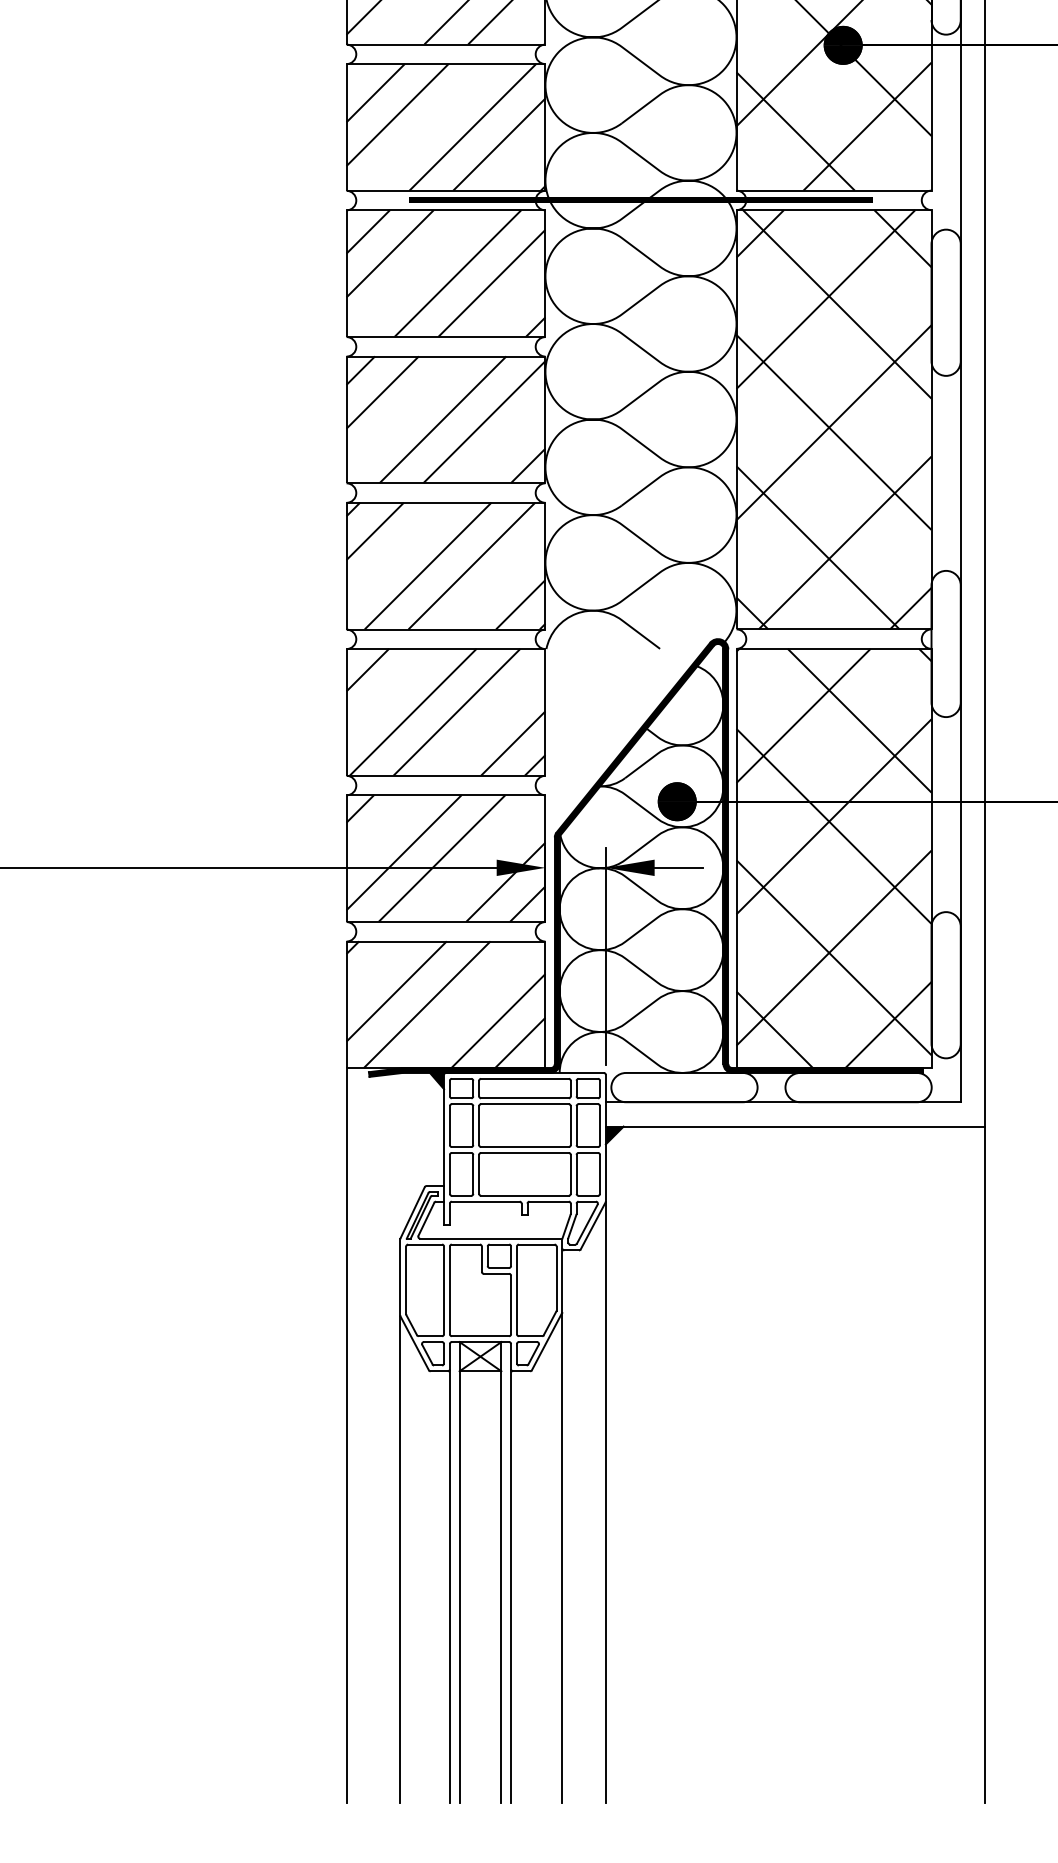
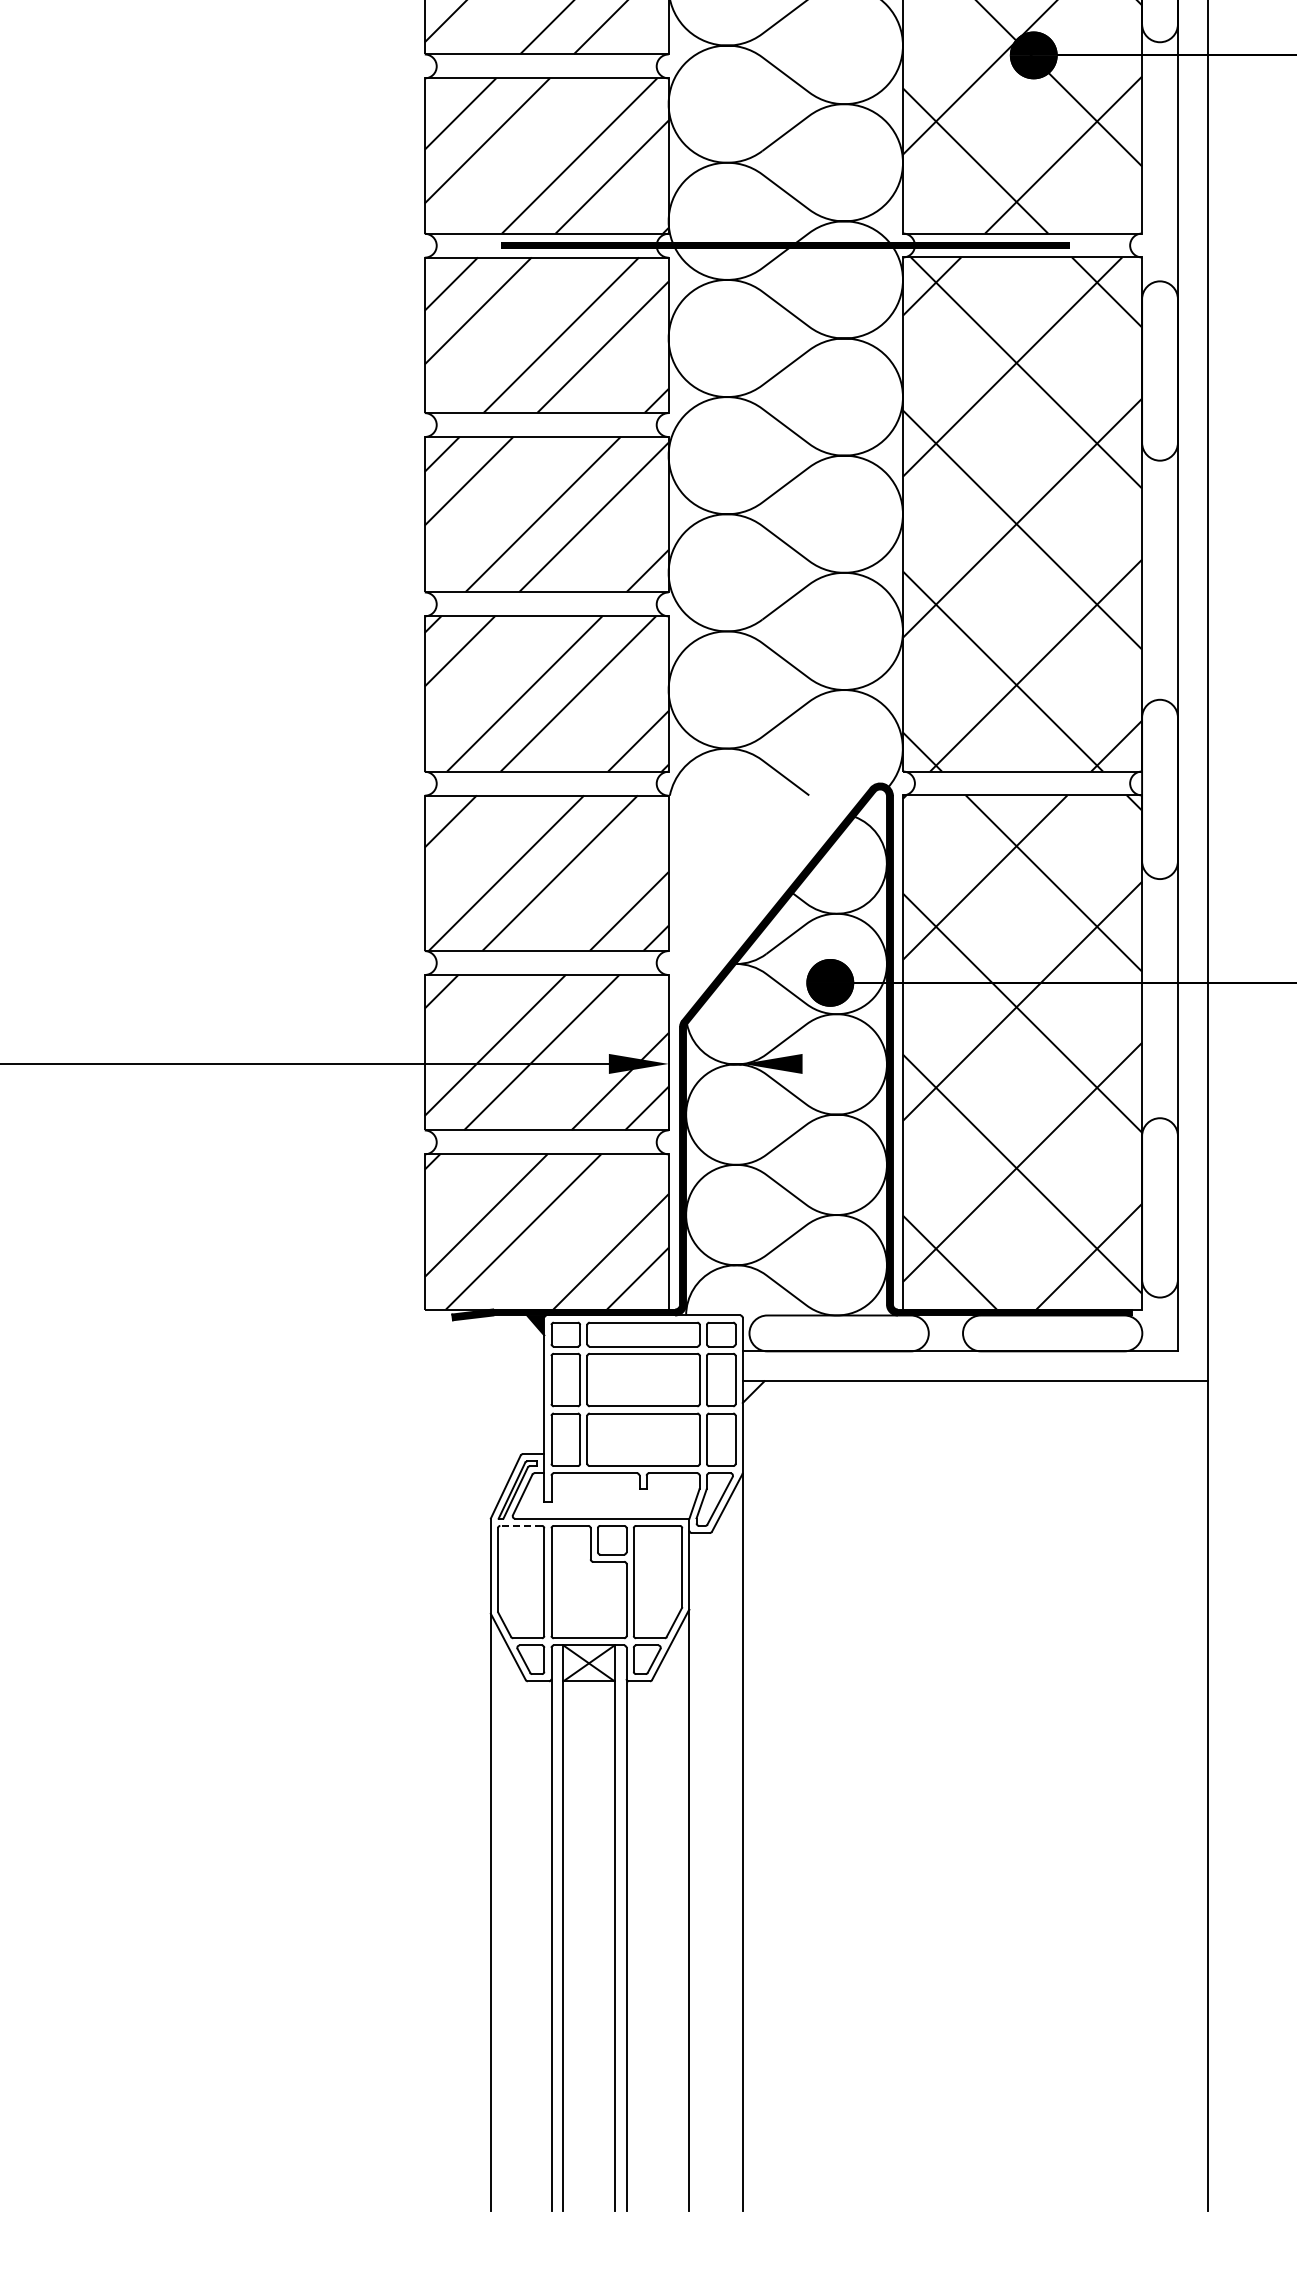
line: (679, 867) -> (832, 1063), removed
line: (605, 957) -> (742, 1173), removed
fill: (614, 1135) -> (753, 1392), removed
line: (425, 1244) -> (521, 1525), solid -> dashed
line: (346, 1435) -> (424, 1760), removed

